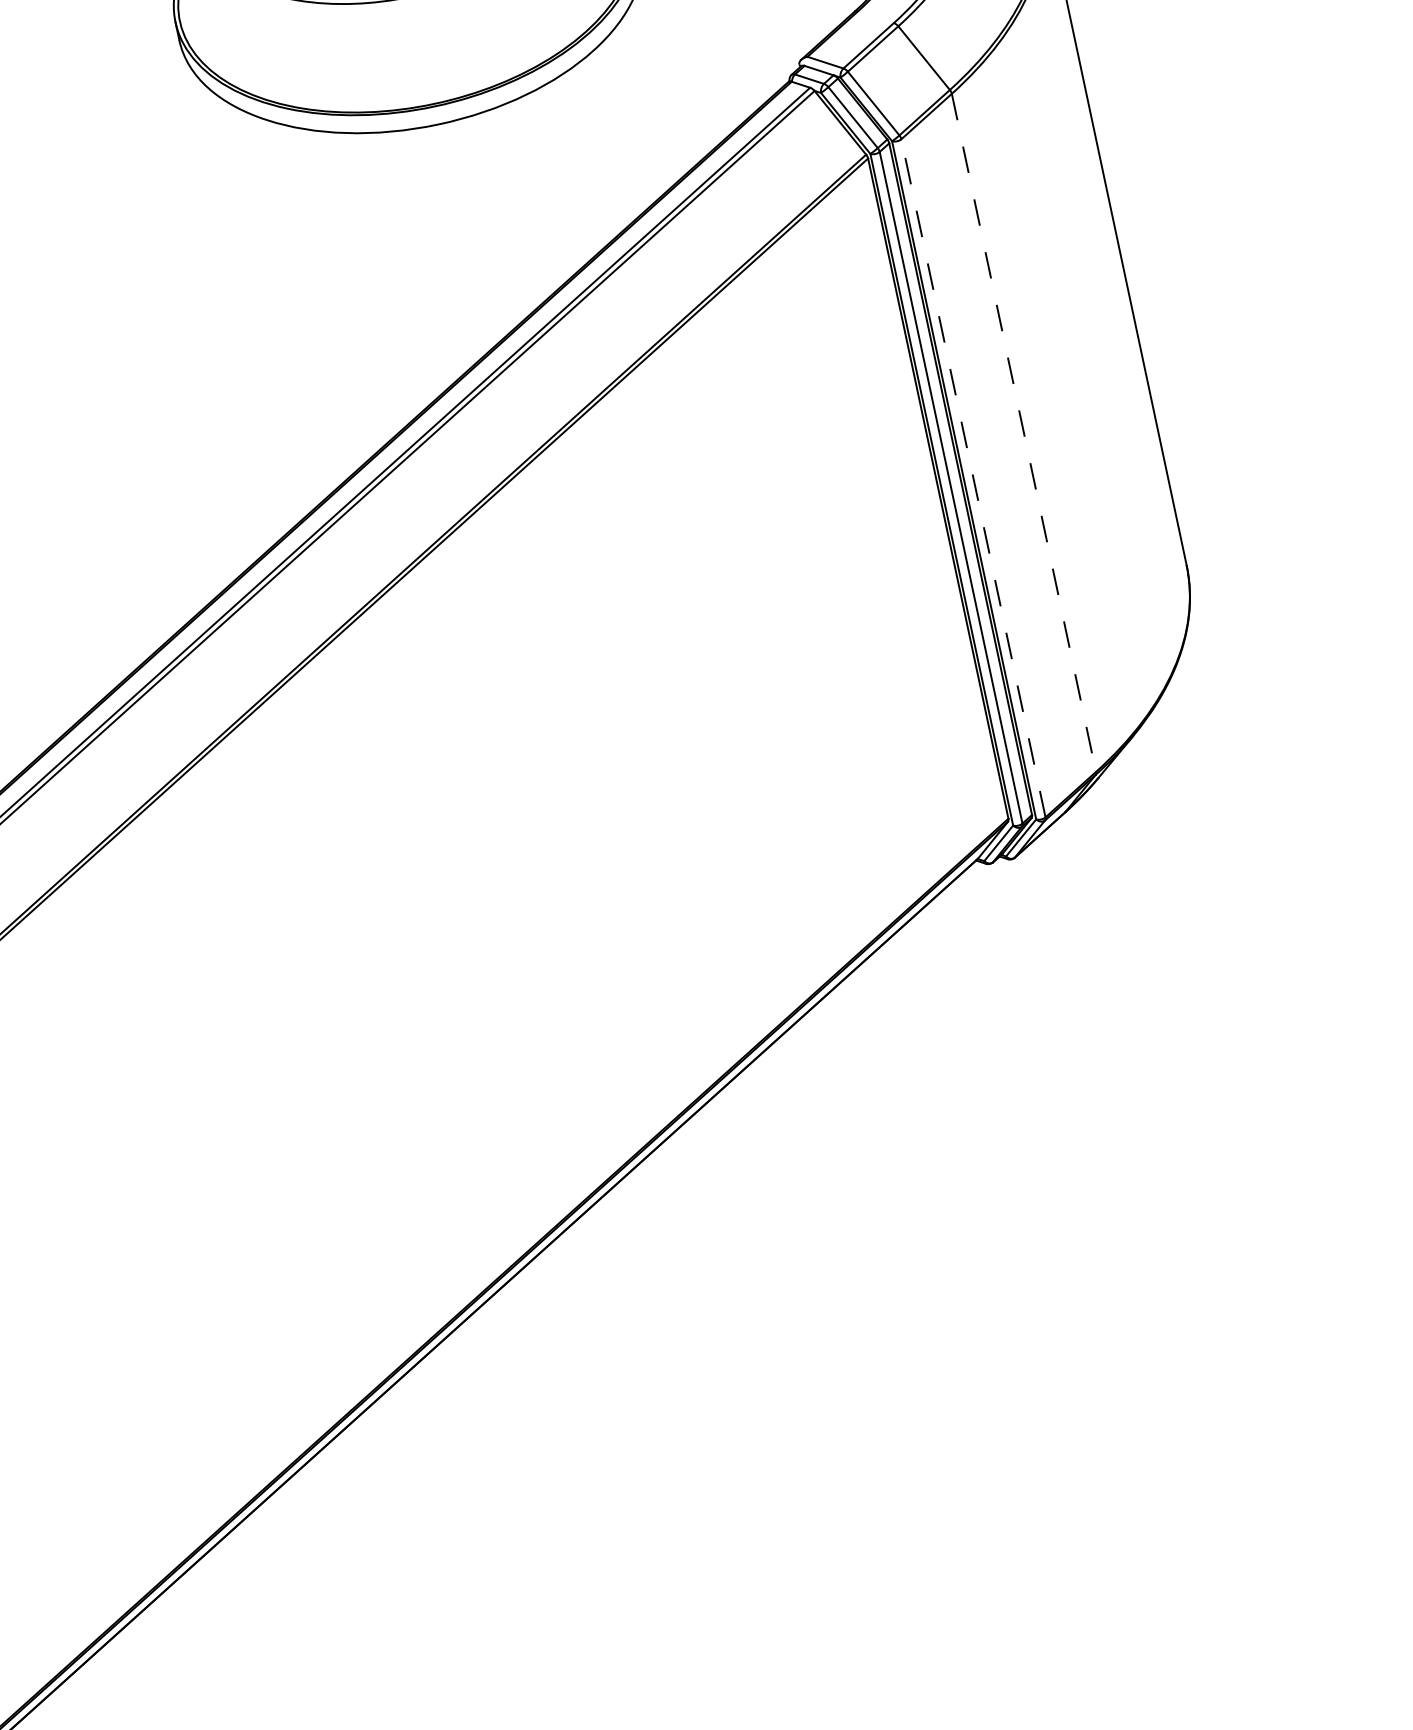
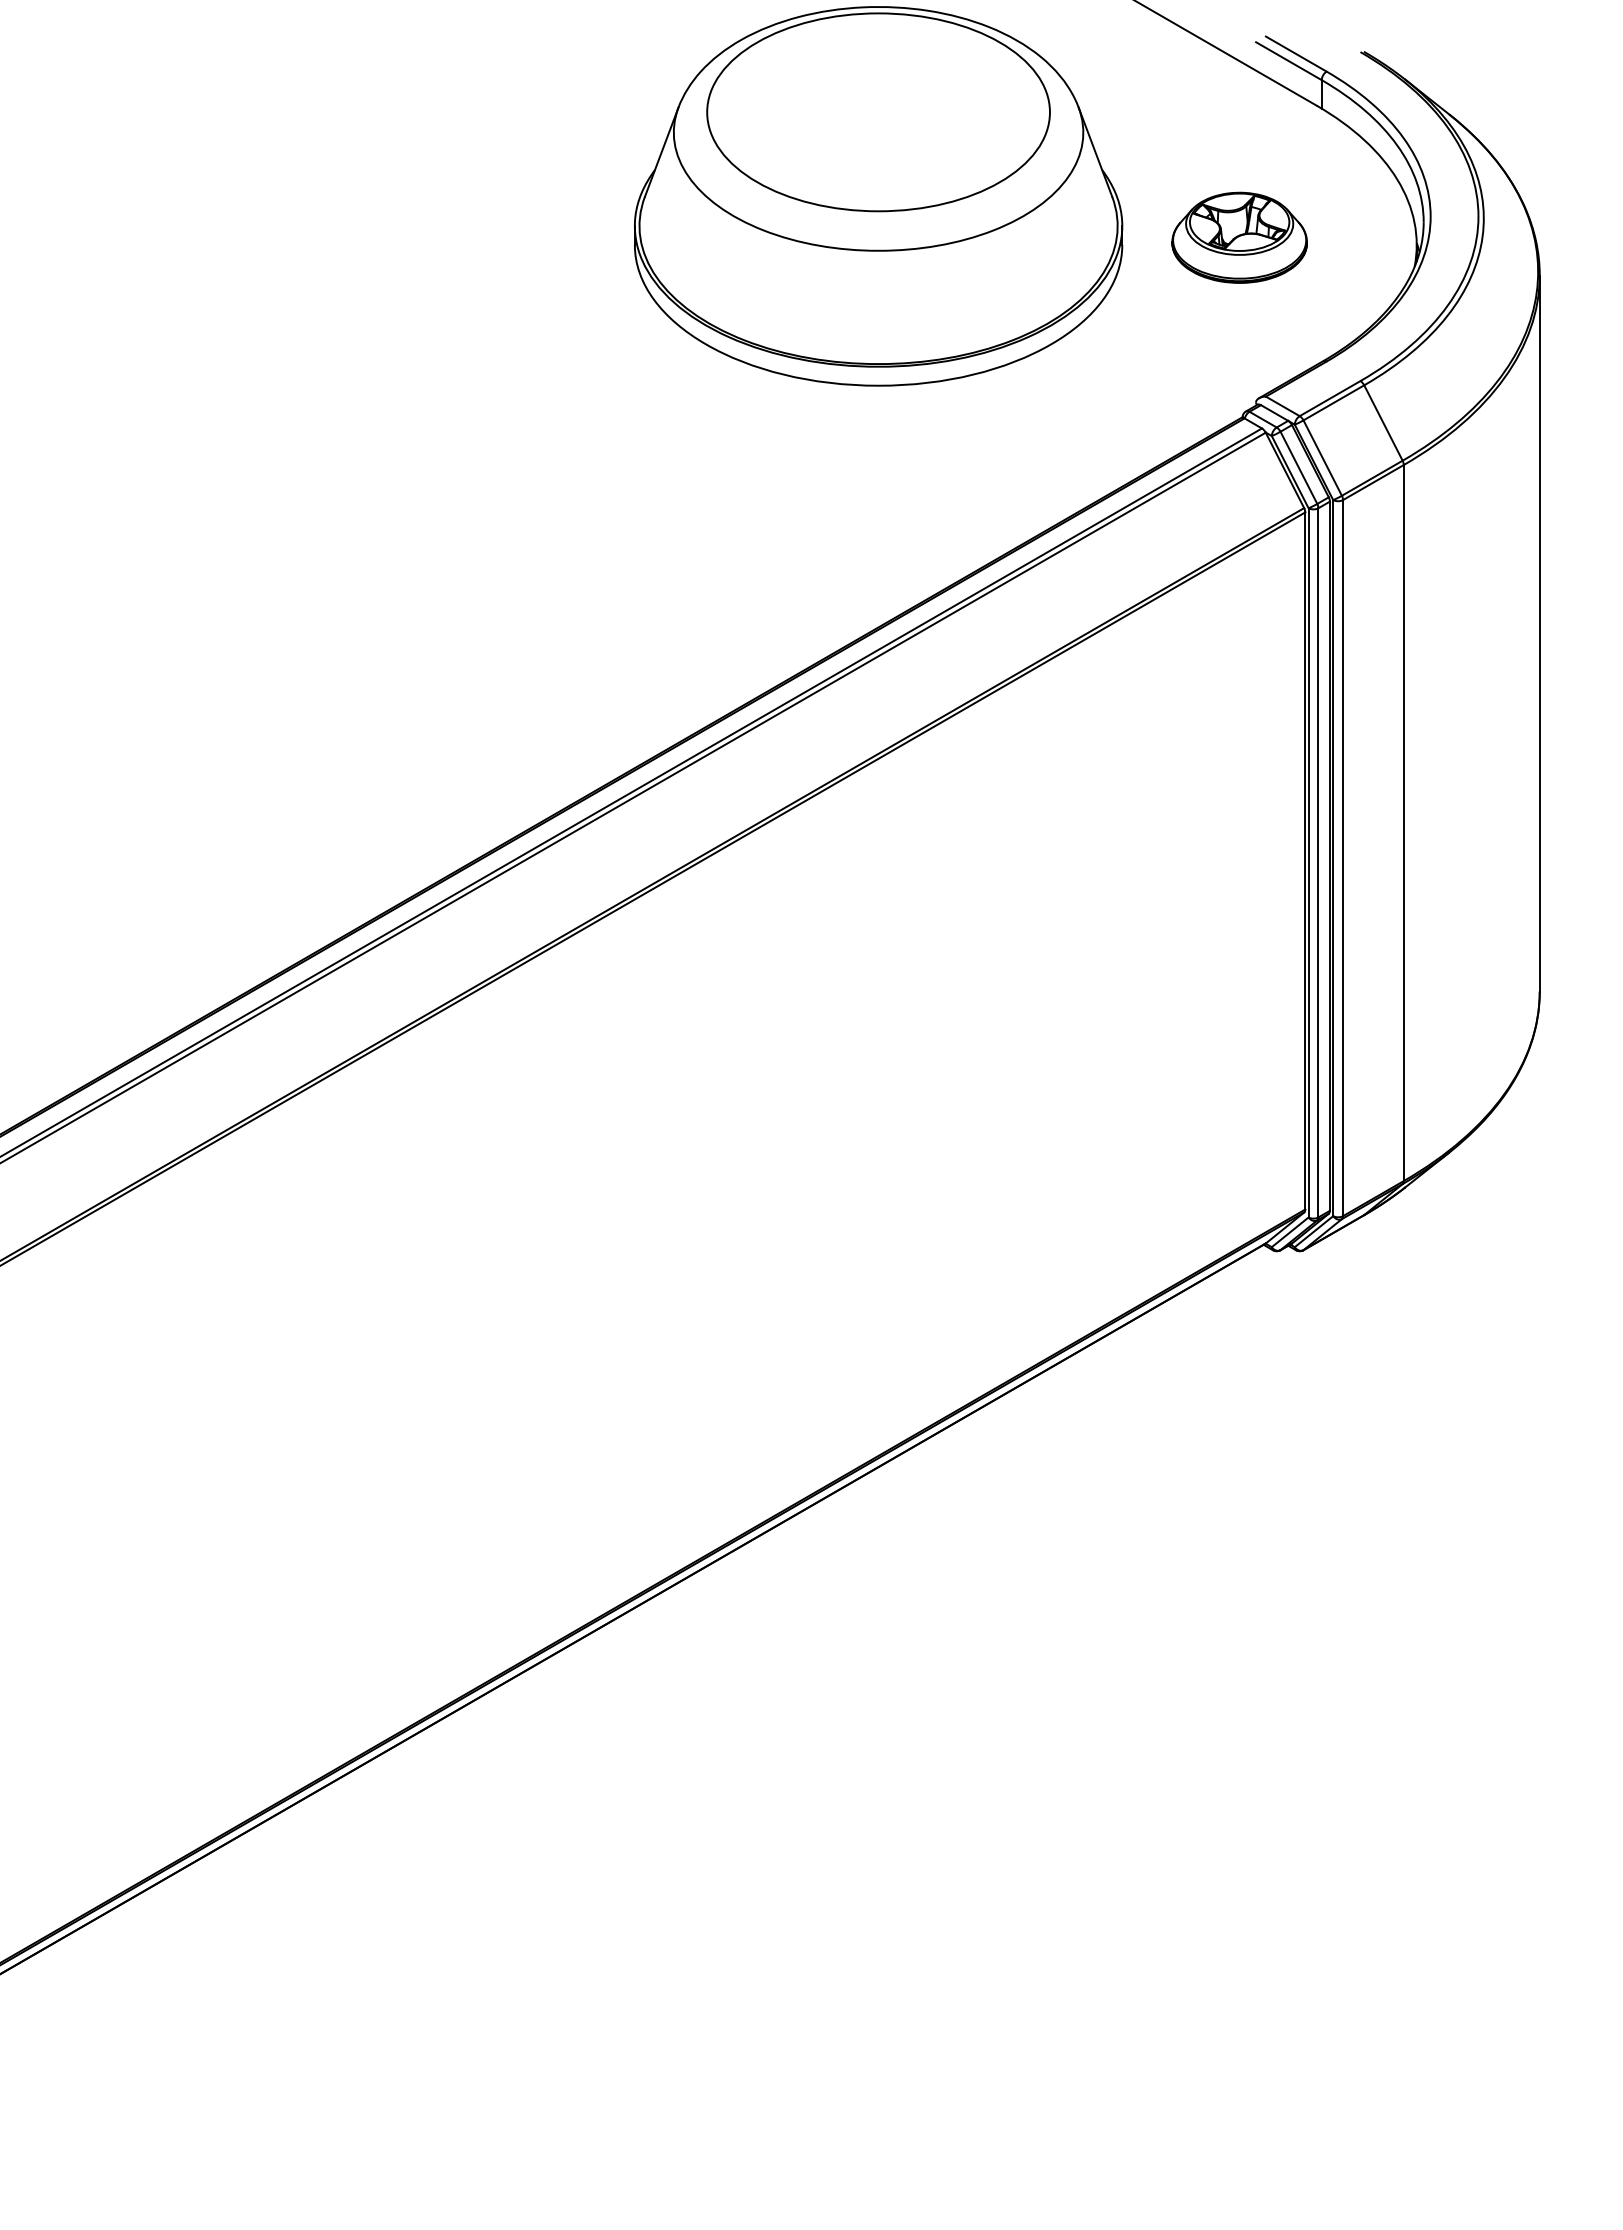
line: (1023, 433) -> (1403, 823), dashed -> solid
line: (973, 477) -> (1343, 857), dashed -> solid

